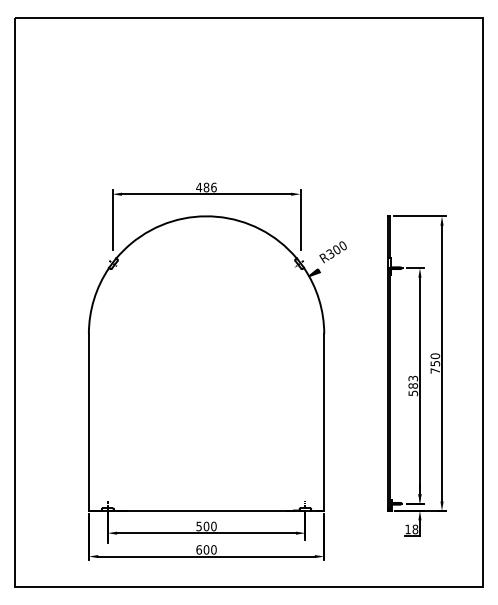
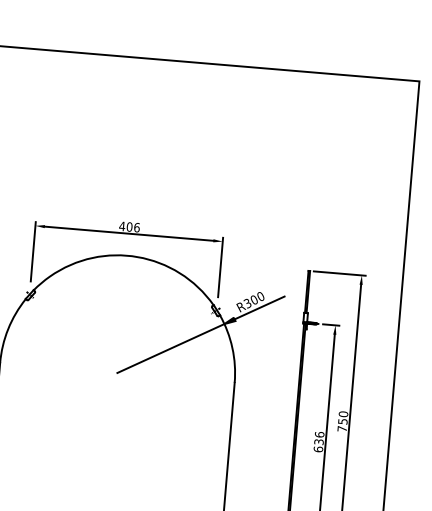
text: (206, 187) -> (129, 227), 486 -> 406
line: (342, 256) -> (259, 307), added
line: (257, 305) -> (170, 348), added
text: (413, 385) -> (319, 441), 583 -> 636

